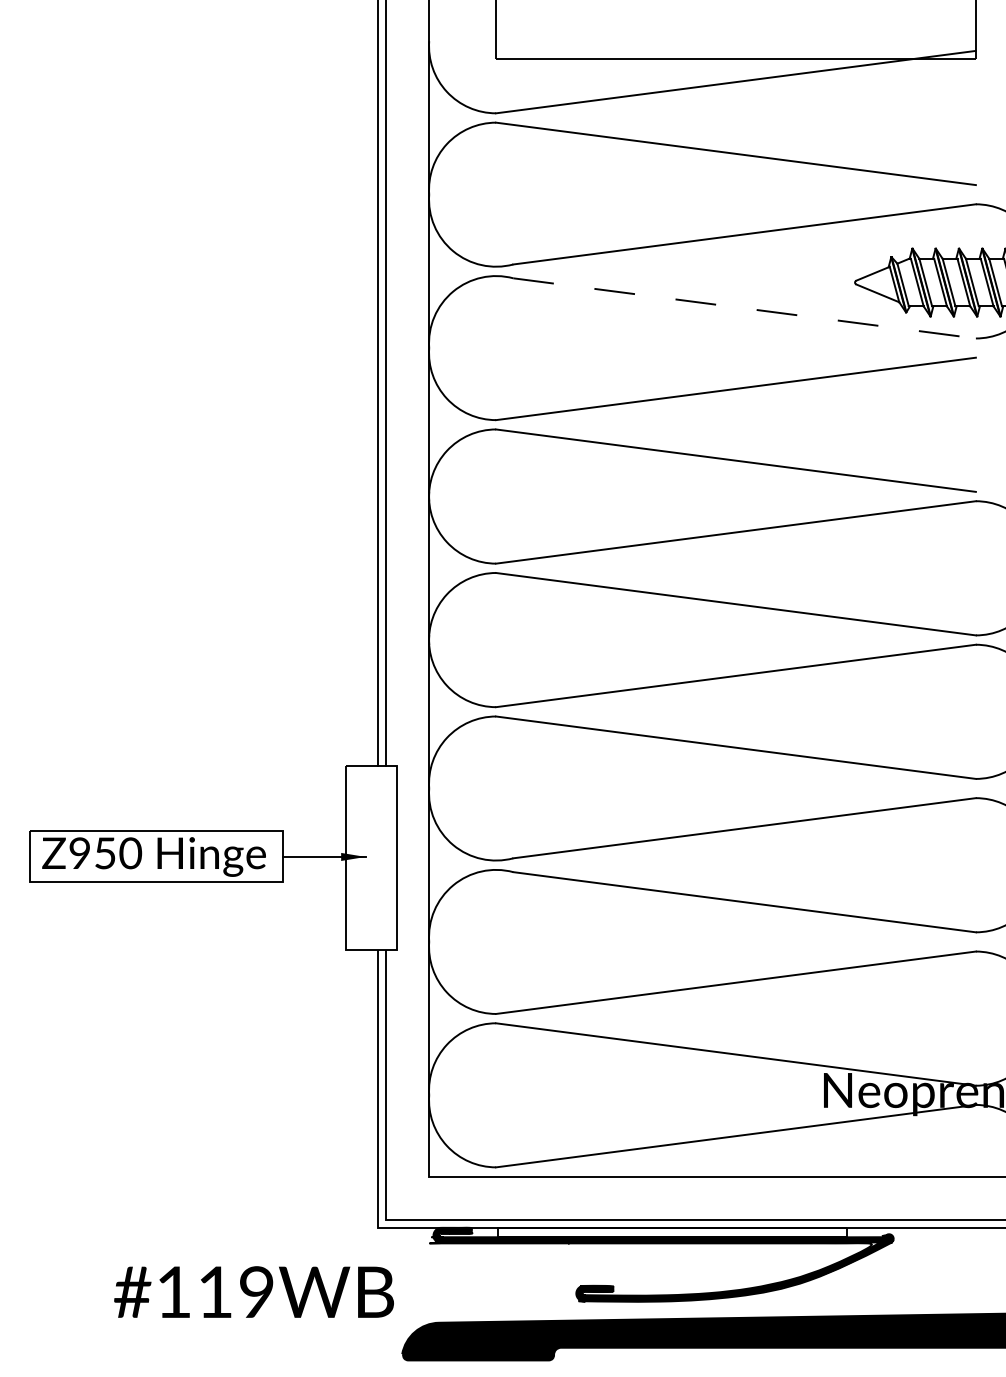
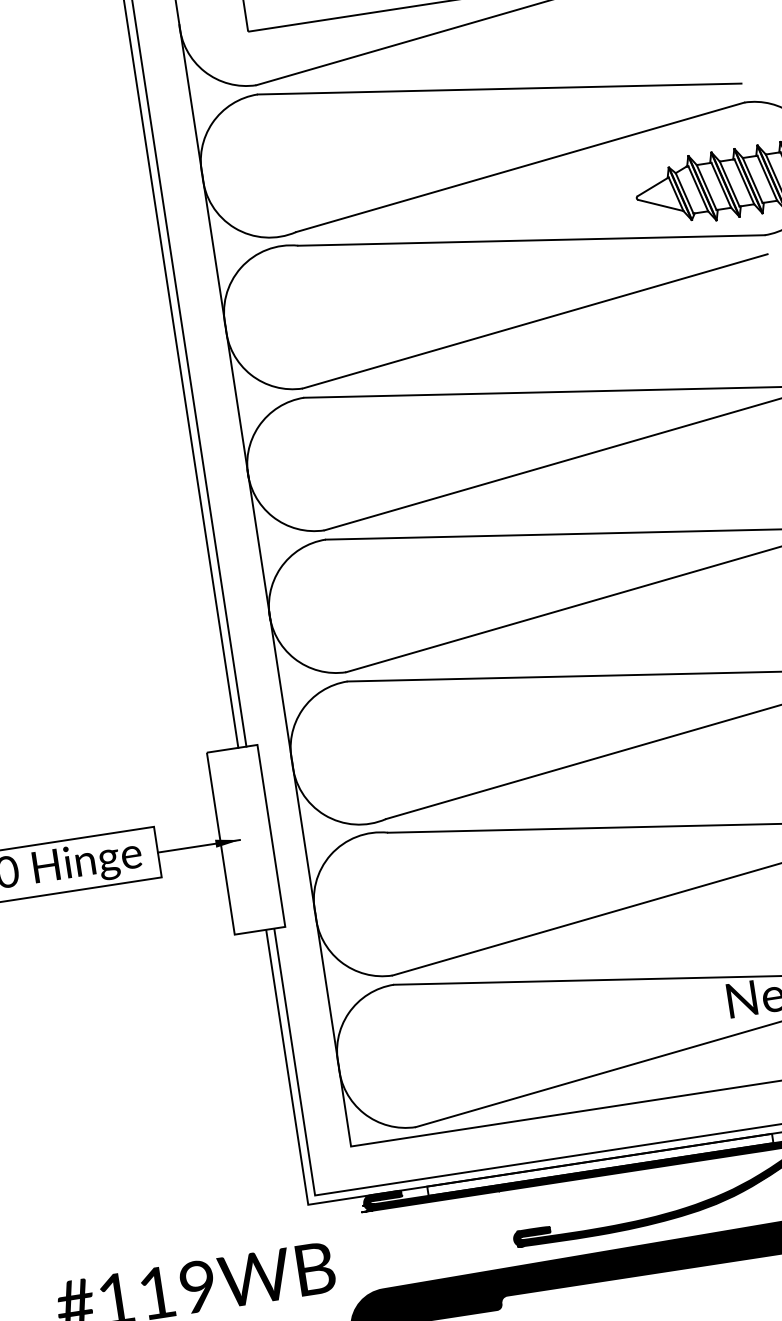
line: (745, 308) -> (532, 240), dashed -> solid

